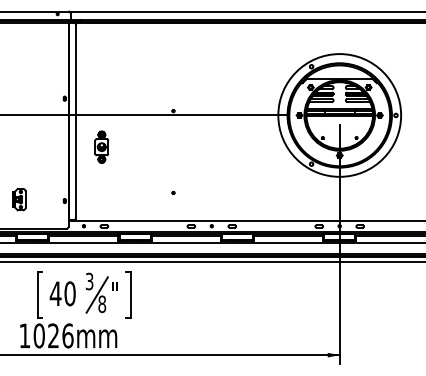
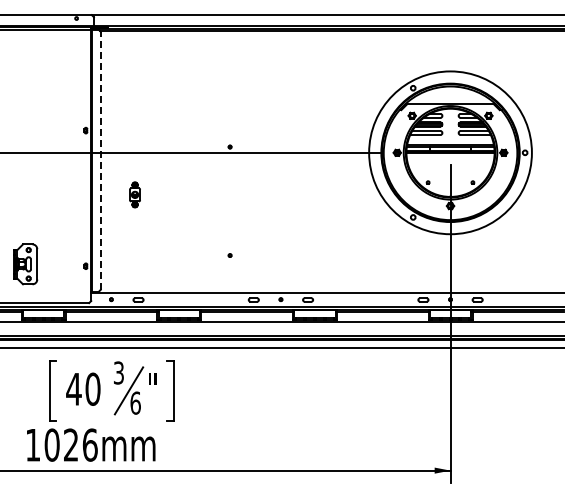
line: (75, 121) -> (100, 160), solid -> dashed
part: (101, 146) -> (134, 194), size x0.6
part: (19, 199) -> (25, 264), size x1.4
text: (102, 303) -> (135, 402), 8 -> 6

